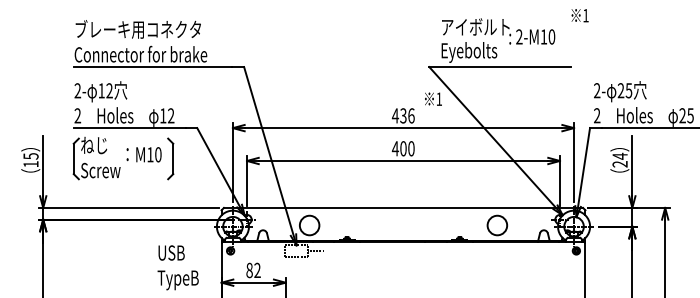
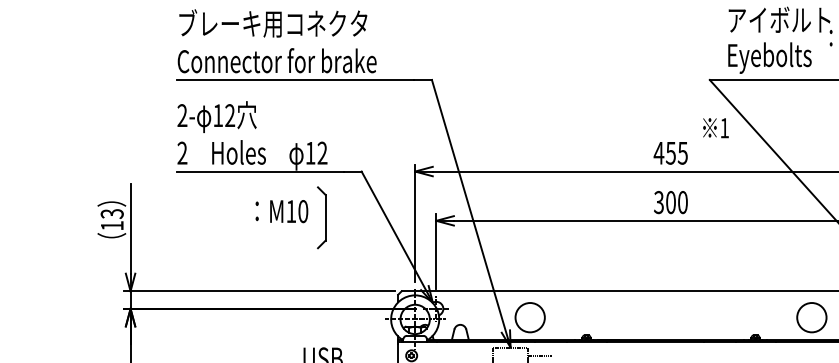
text: (407, 115) -> (677, 152), 436 -> 455
text: (395, 148) -> (659, 202), 400 -> 300
text: (30, 156) -> (111, 214), 15 -> 13
part: (96, 158) -> (210, 217), removed

